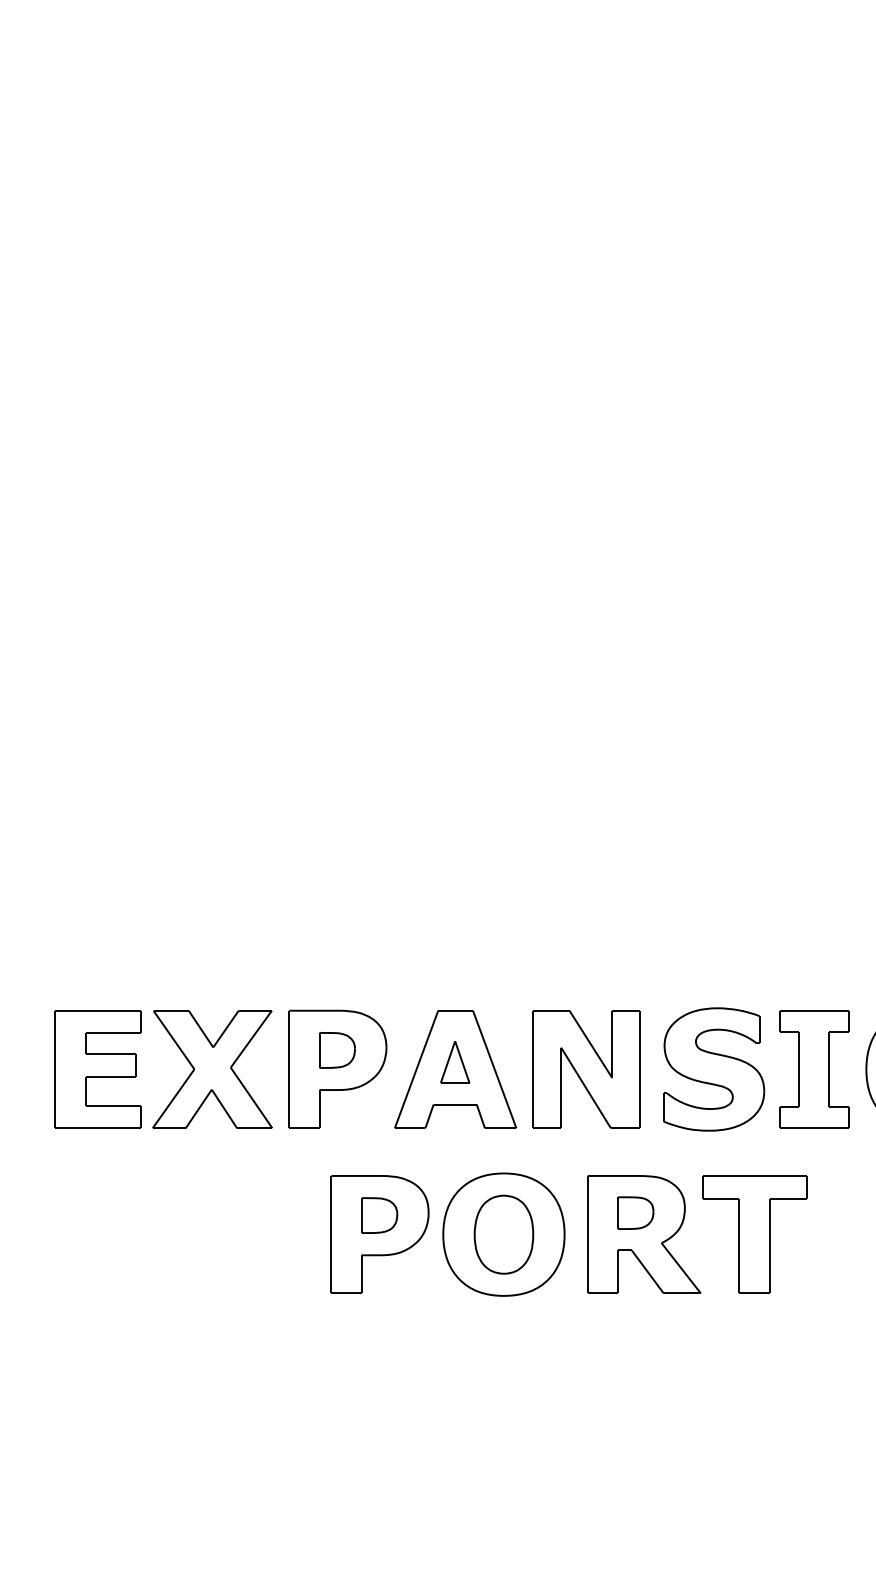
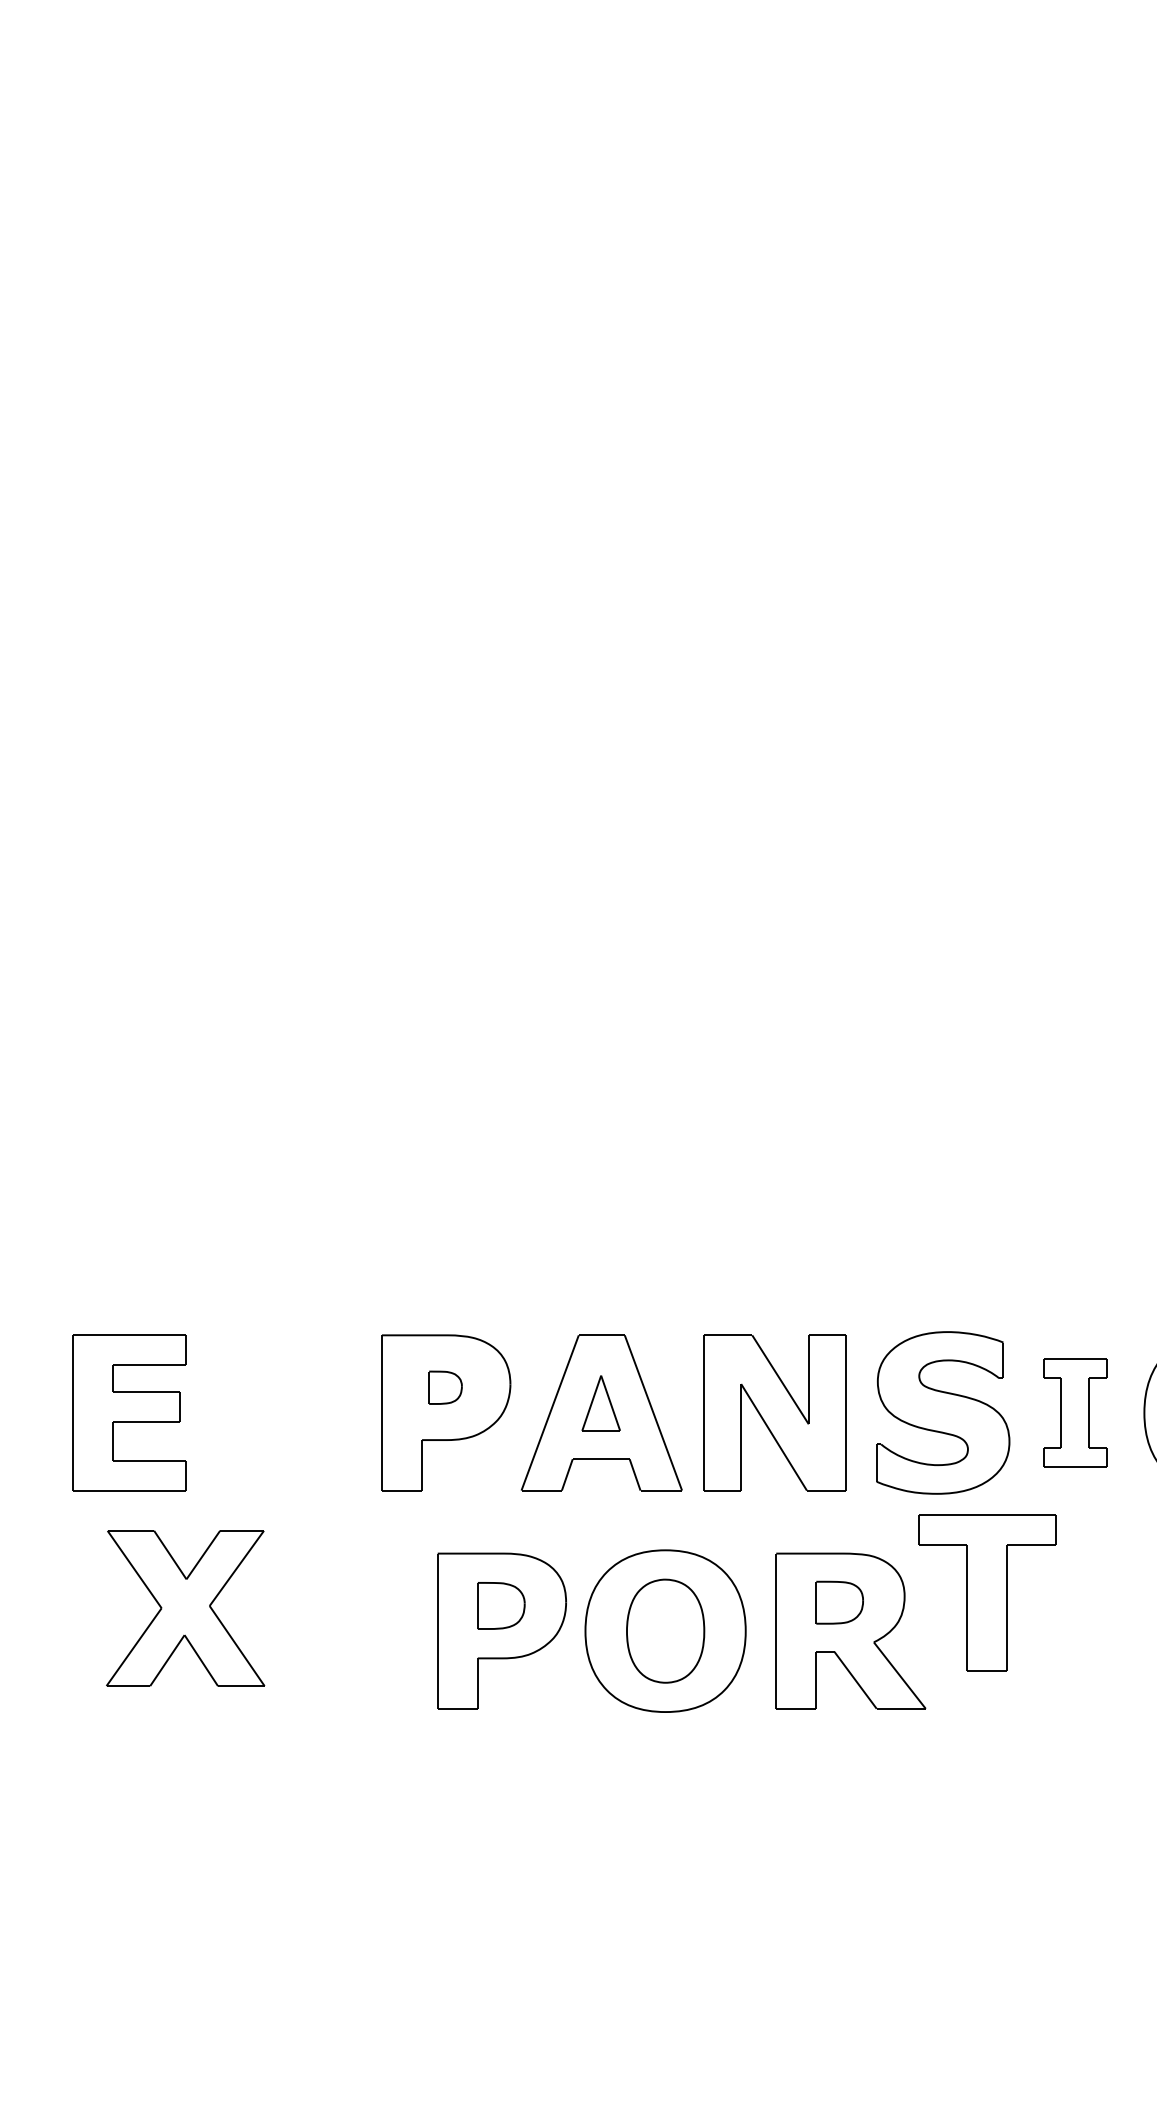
part: (337, 1050) -> (445, 1387), size x0.7
part: (212, 1069) -> (185, 1608), moved
part: (814, 1069) -> (1075, 1412), size x0.7
part: (754, 1234) -> (987, 1592), moved

